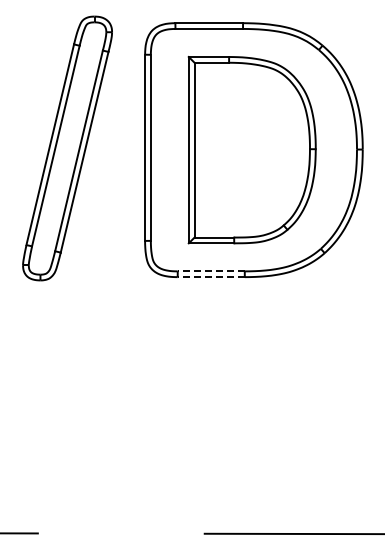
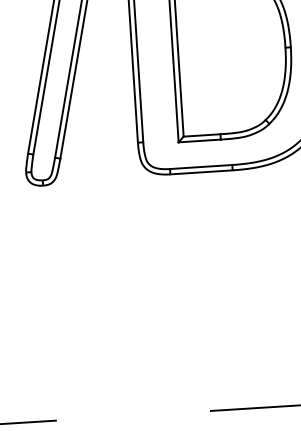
line: (211, 271) -> (201, 167), dashed -> solid
line: (211, 277) -> (201, 172), dashed -> solid

